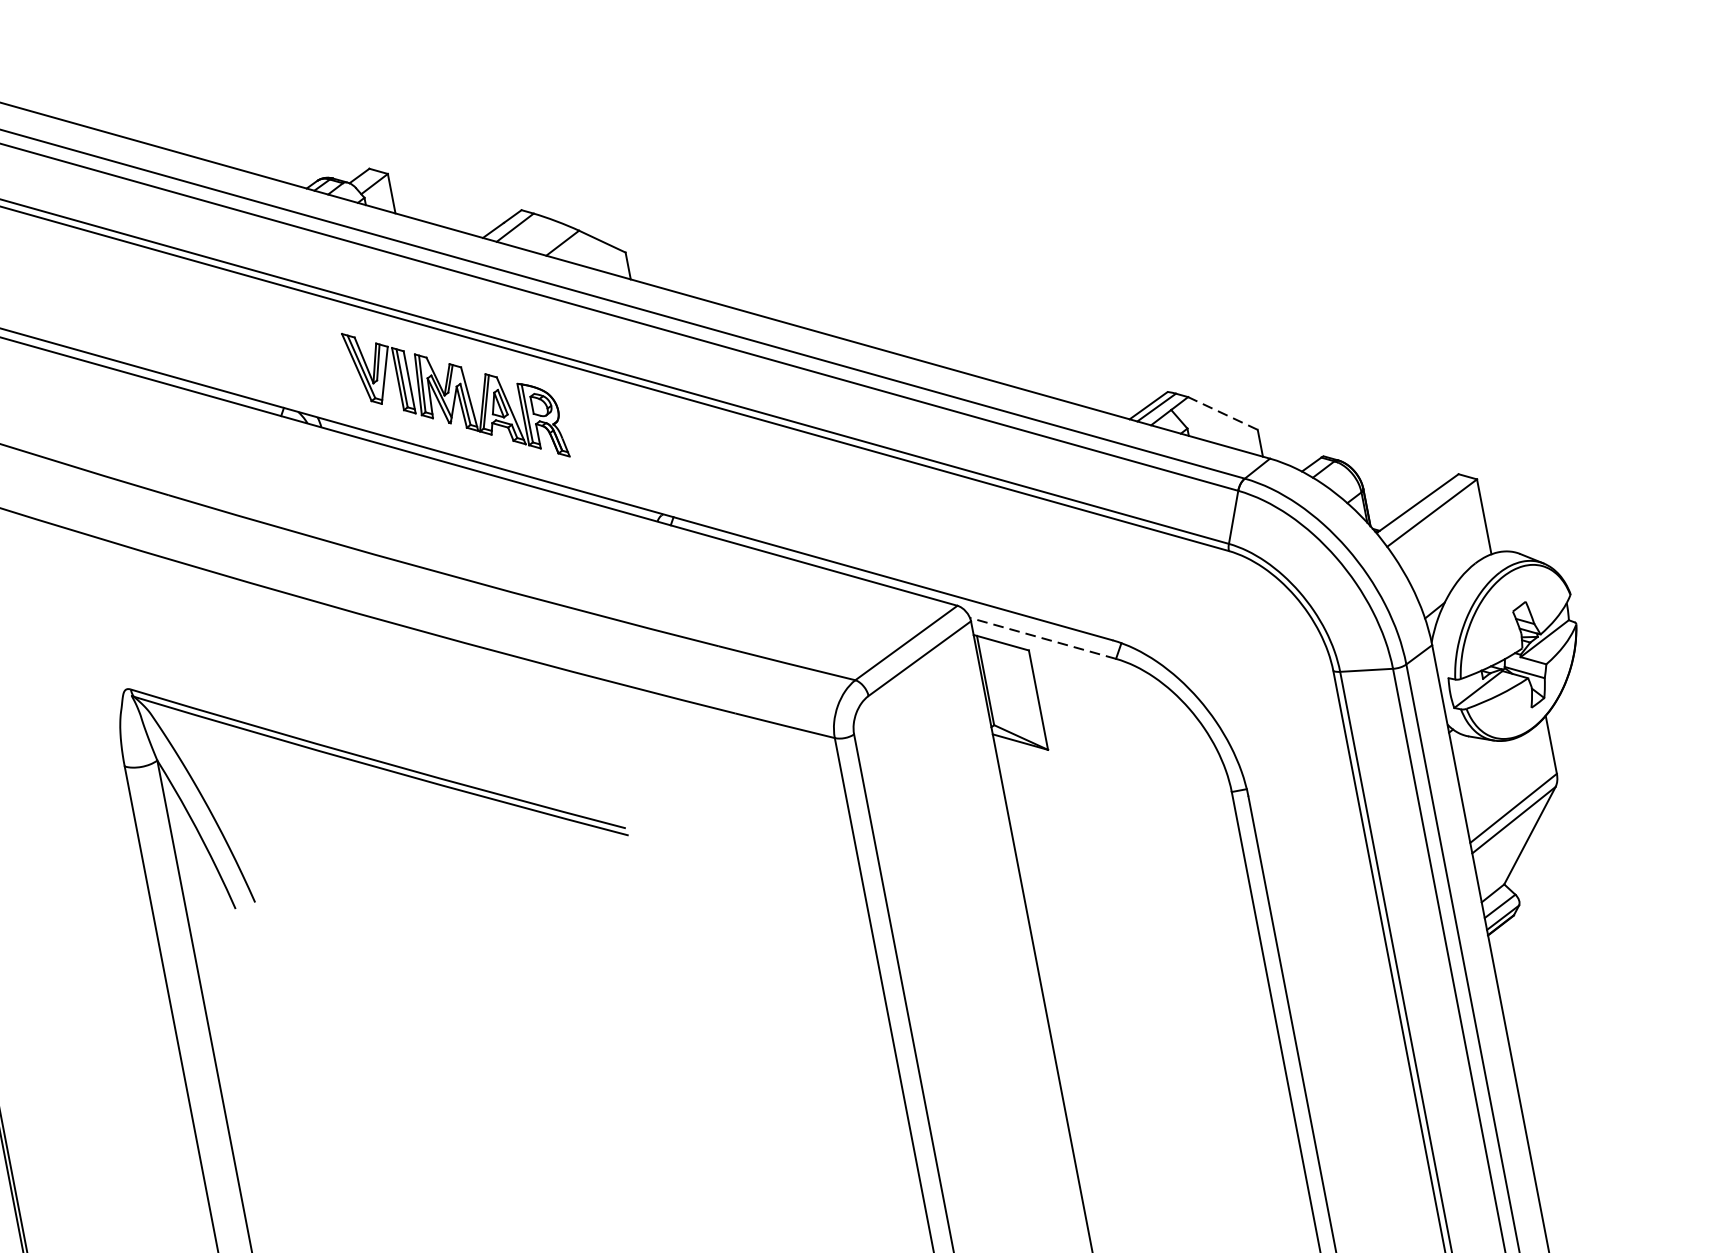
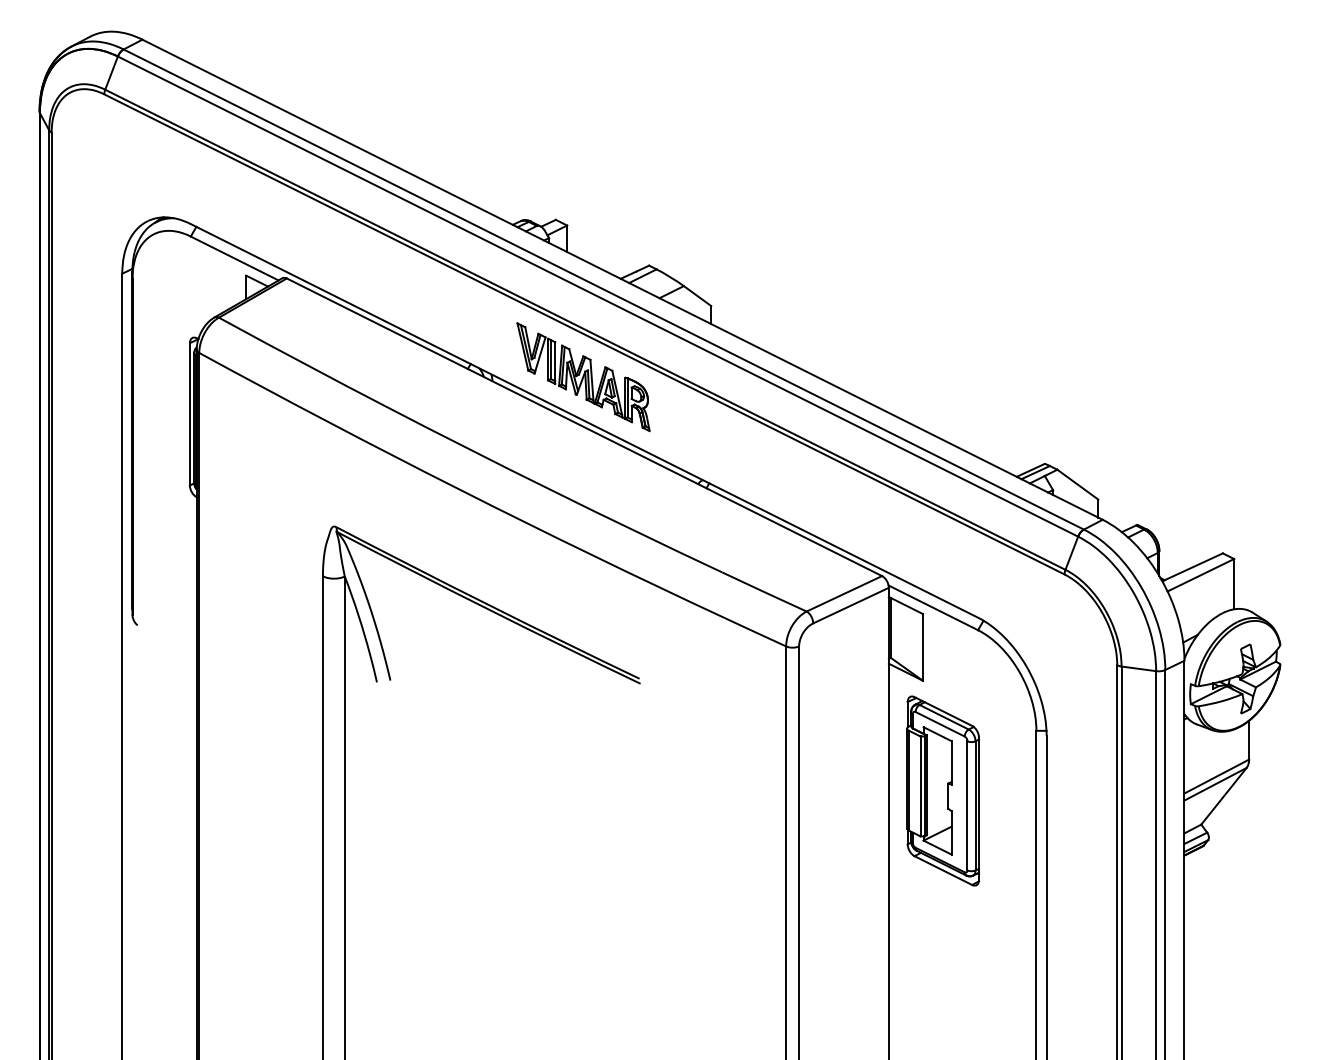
line: (1222, 413) -> (1077, 484), dashed -> solid
line: (1041, 638) -> (932, 607), dashed -> solid
part: (1110, 907) -> (943, 790), added

